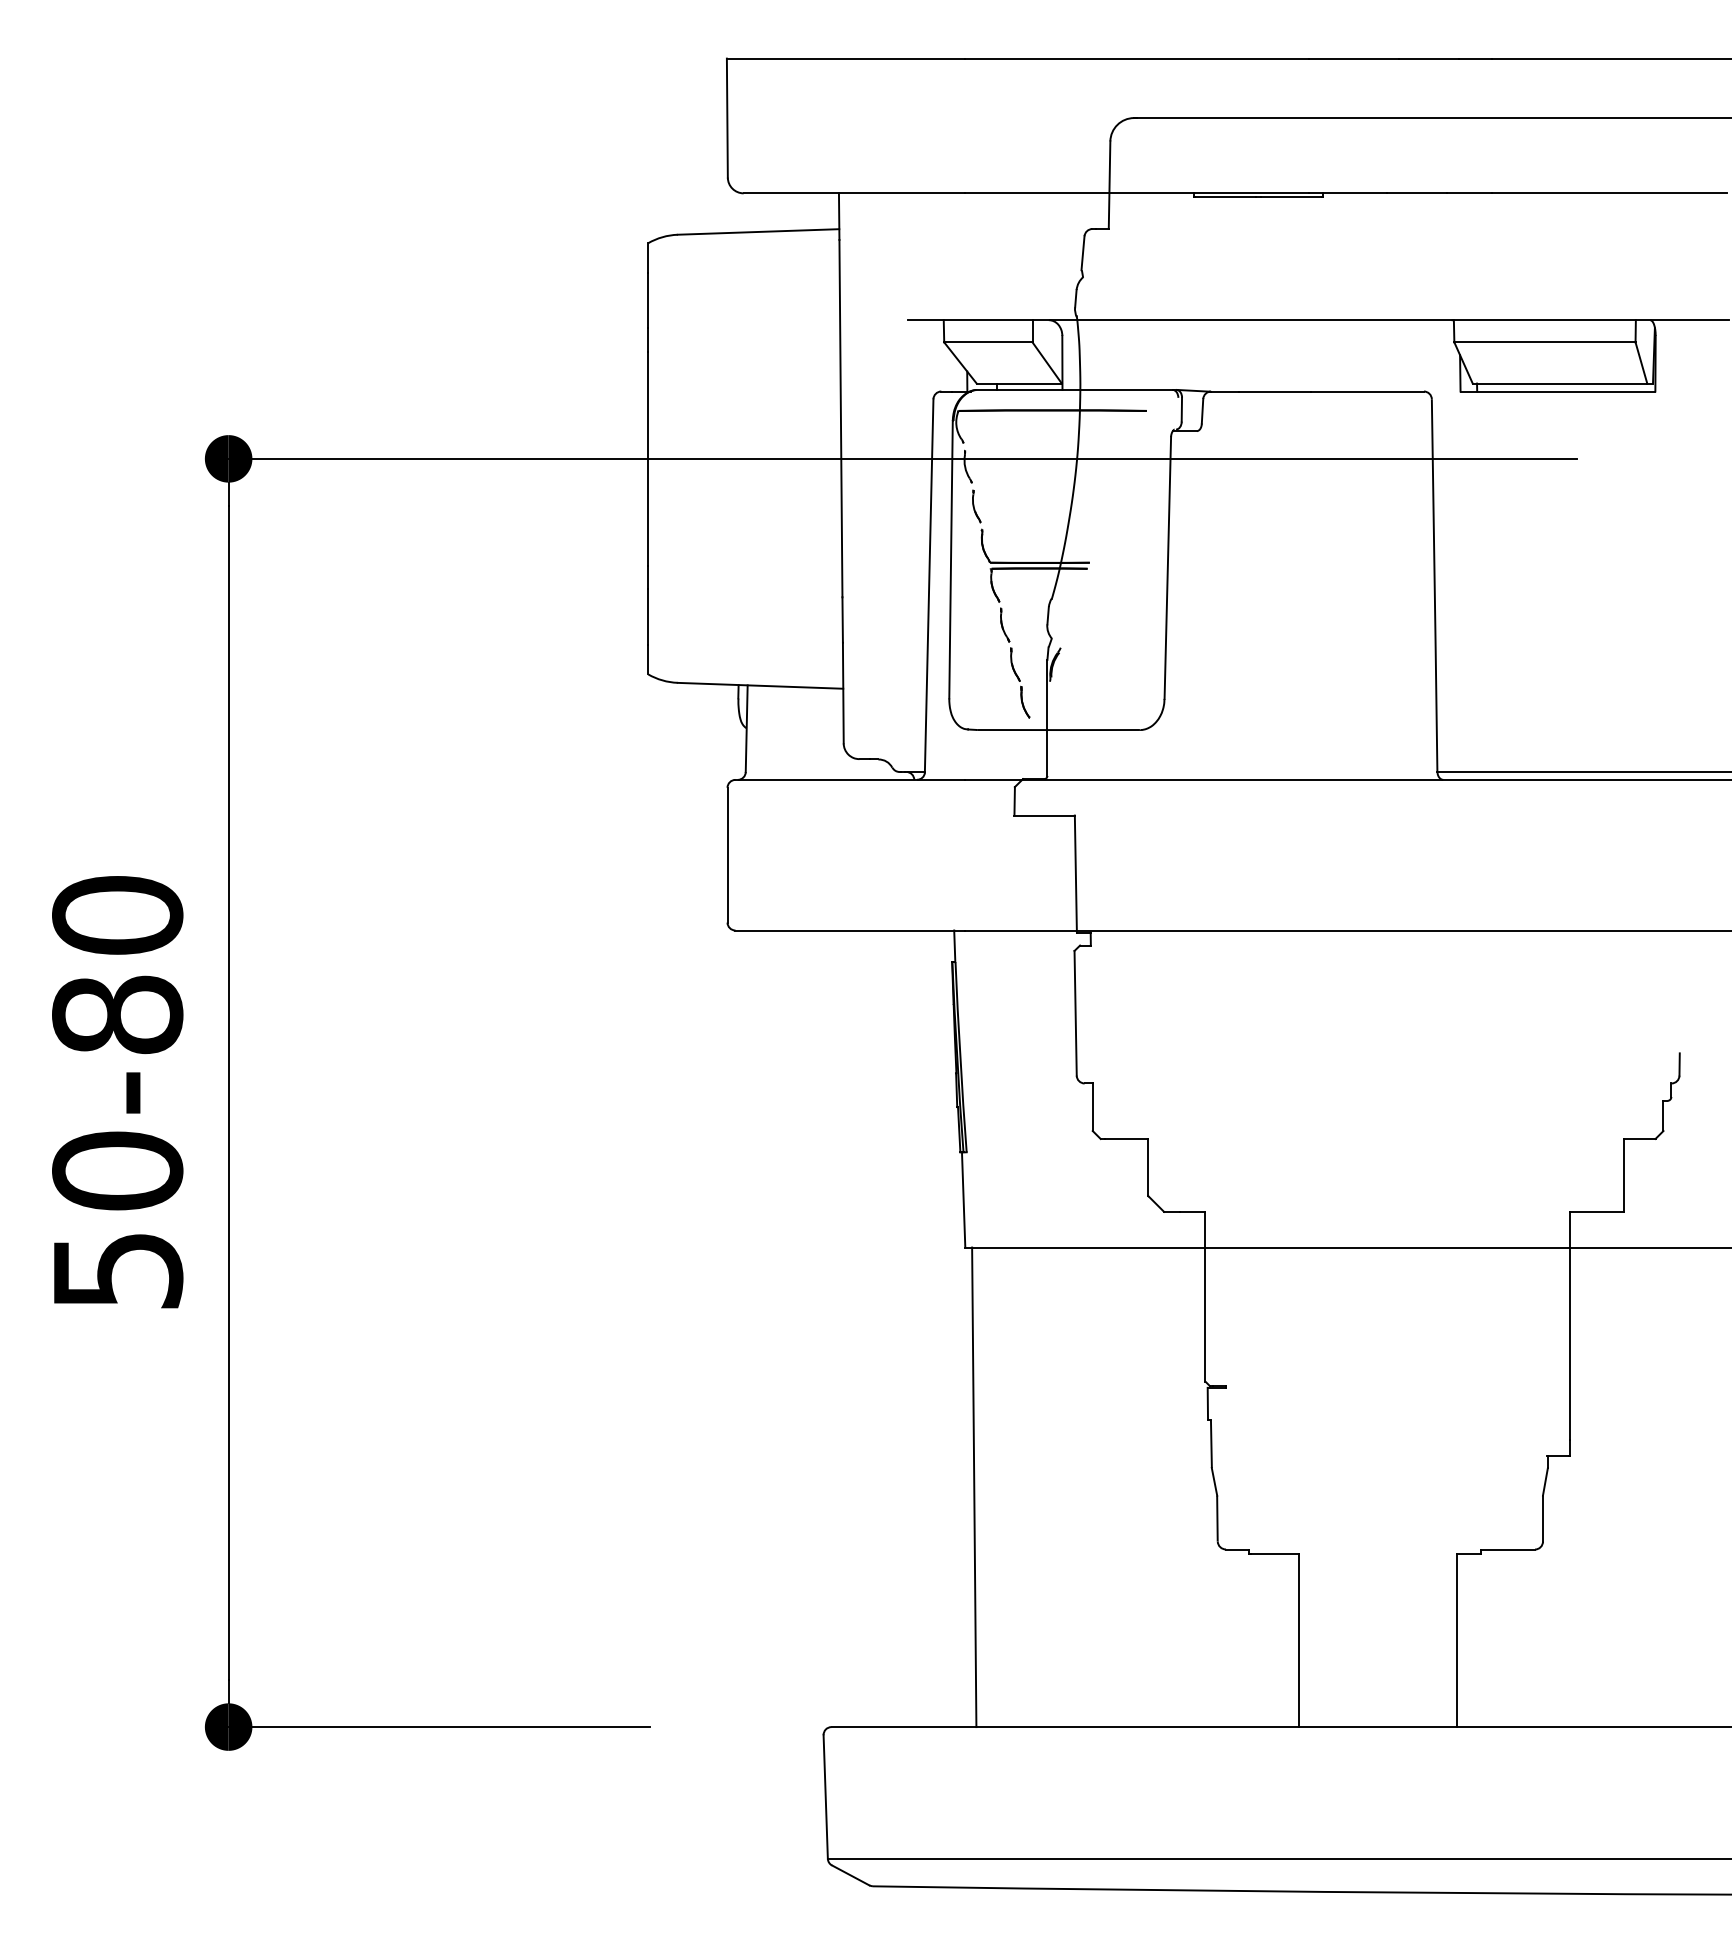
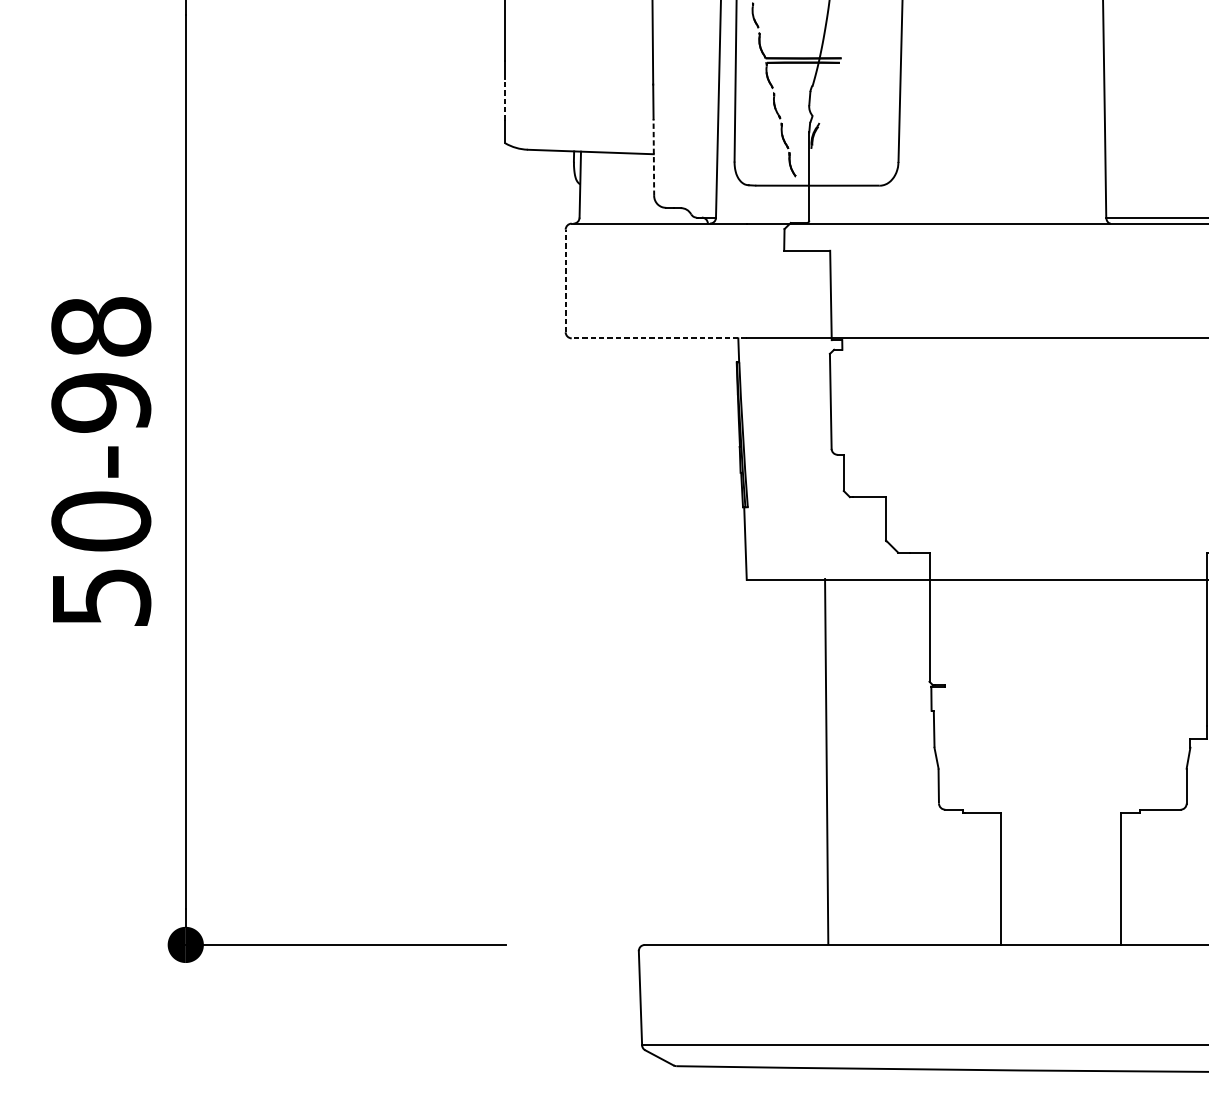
line: (648, 617) -> (505, 99), solid -> dashed
line: (843, 692) -> (654, 157), solid -> dashed
line: (727, 854) -> (565, 280), solid -> dashed
line: (850, 930) -> (659, 338), solid -> dashed
text: (117, 965) -> (101, 364), 50-80 -> 50-98
line: (974, 1487) -> (826, 761), moved

